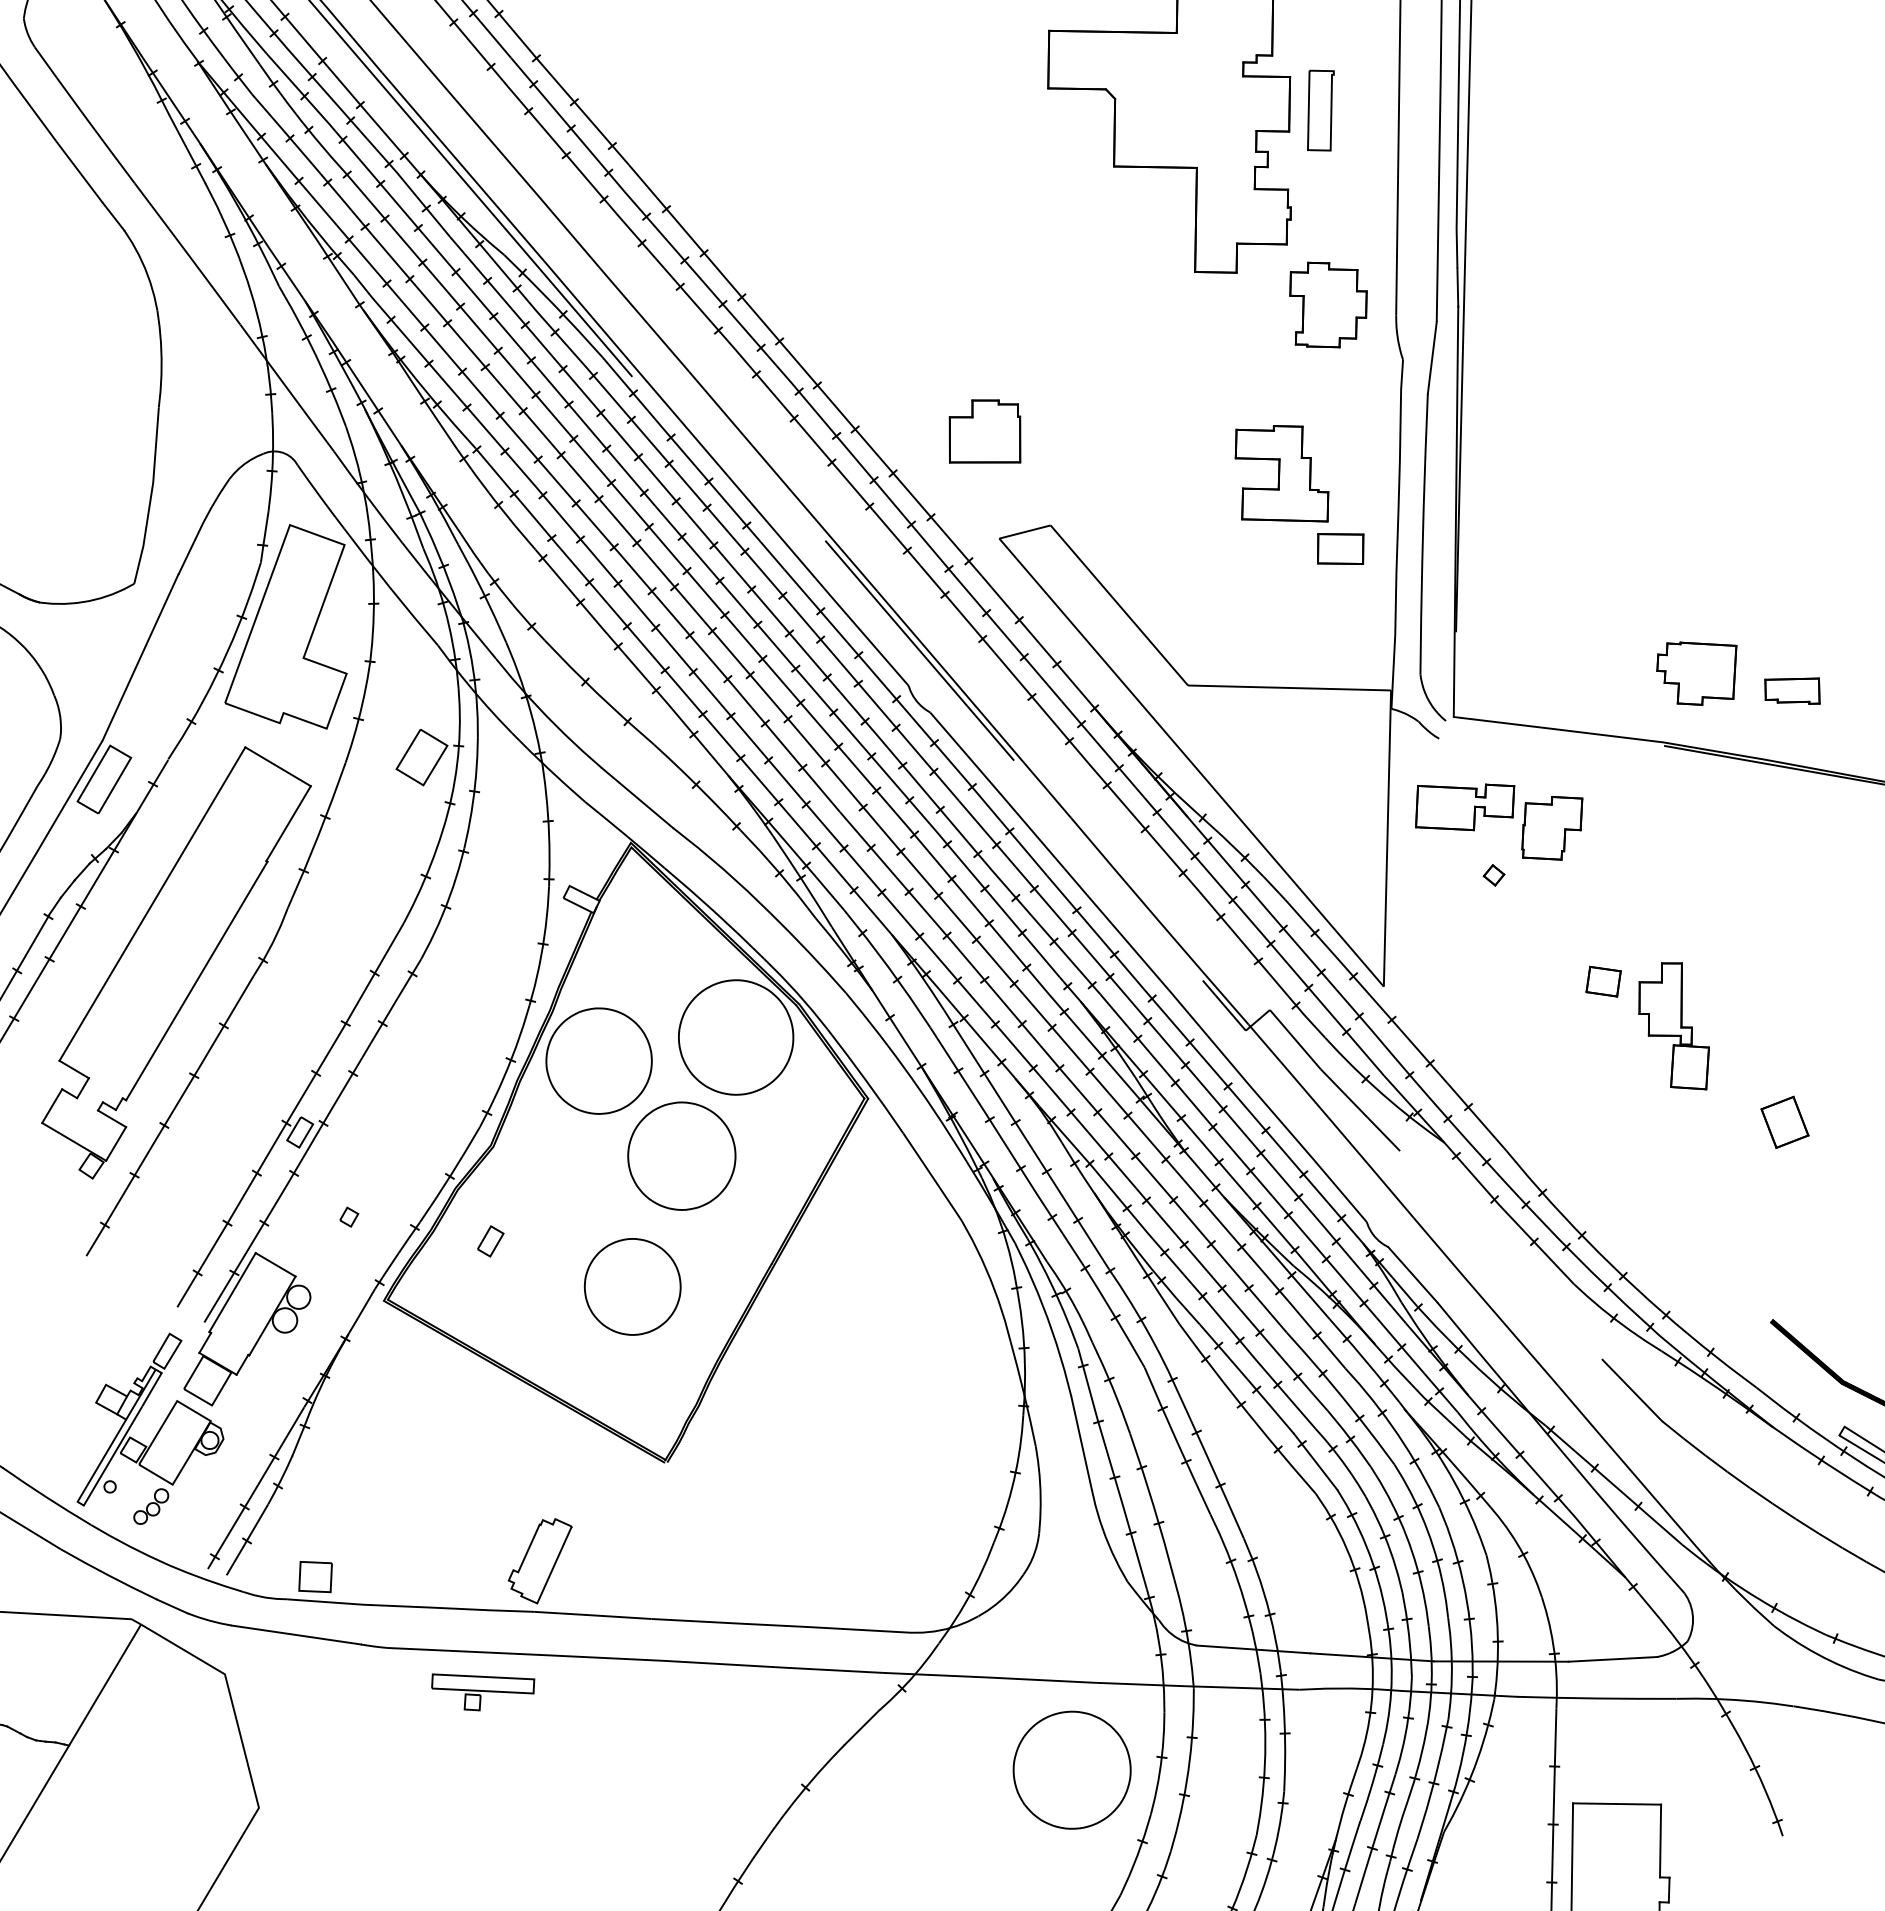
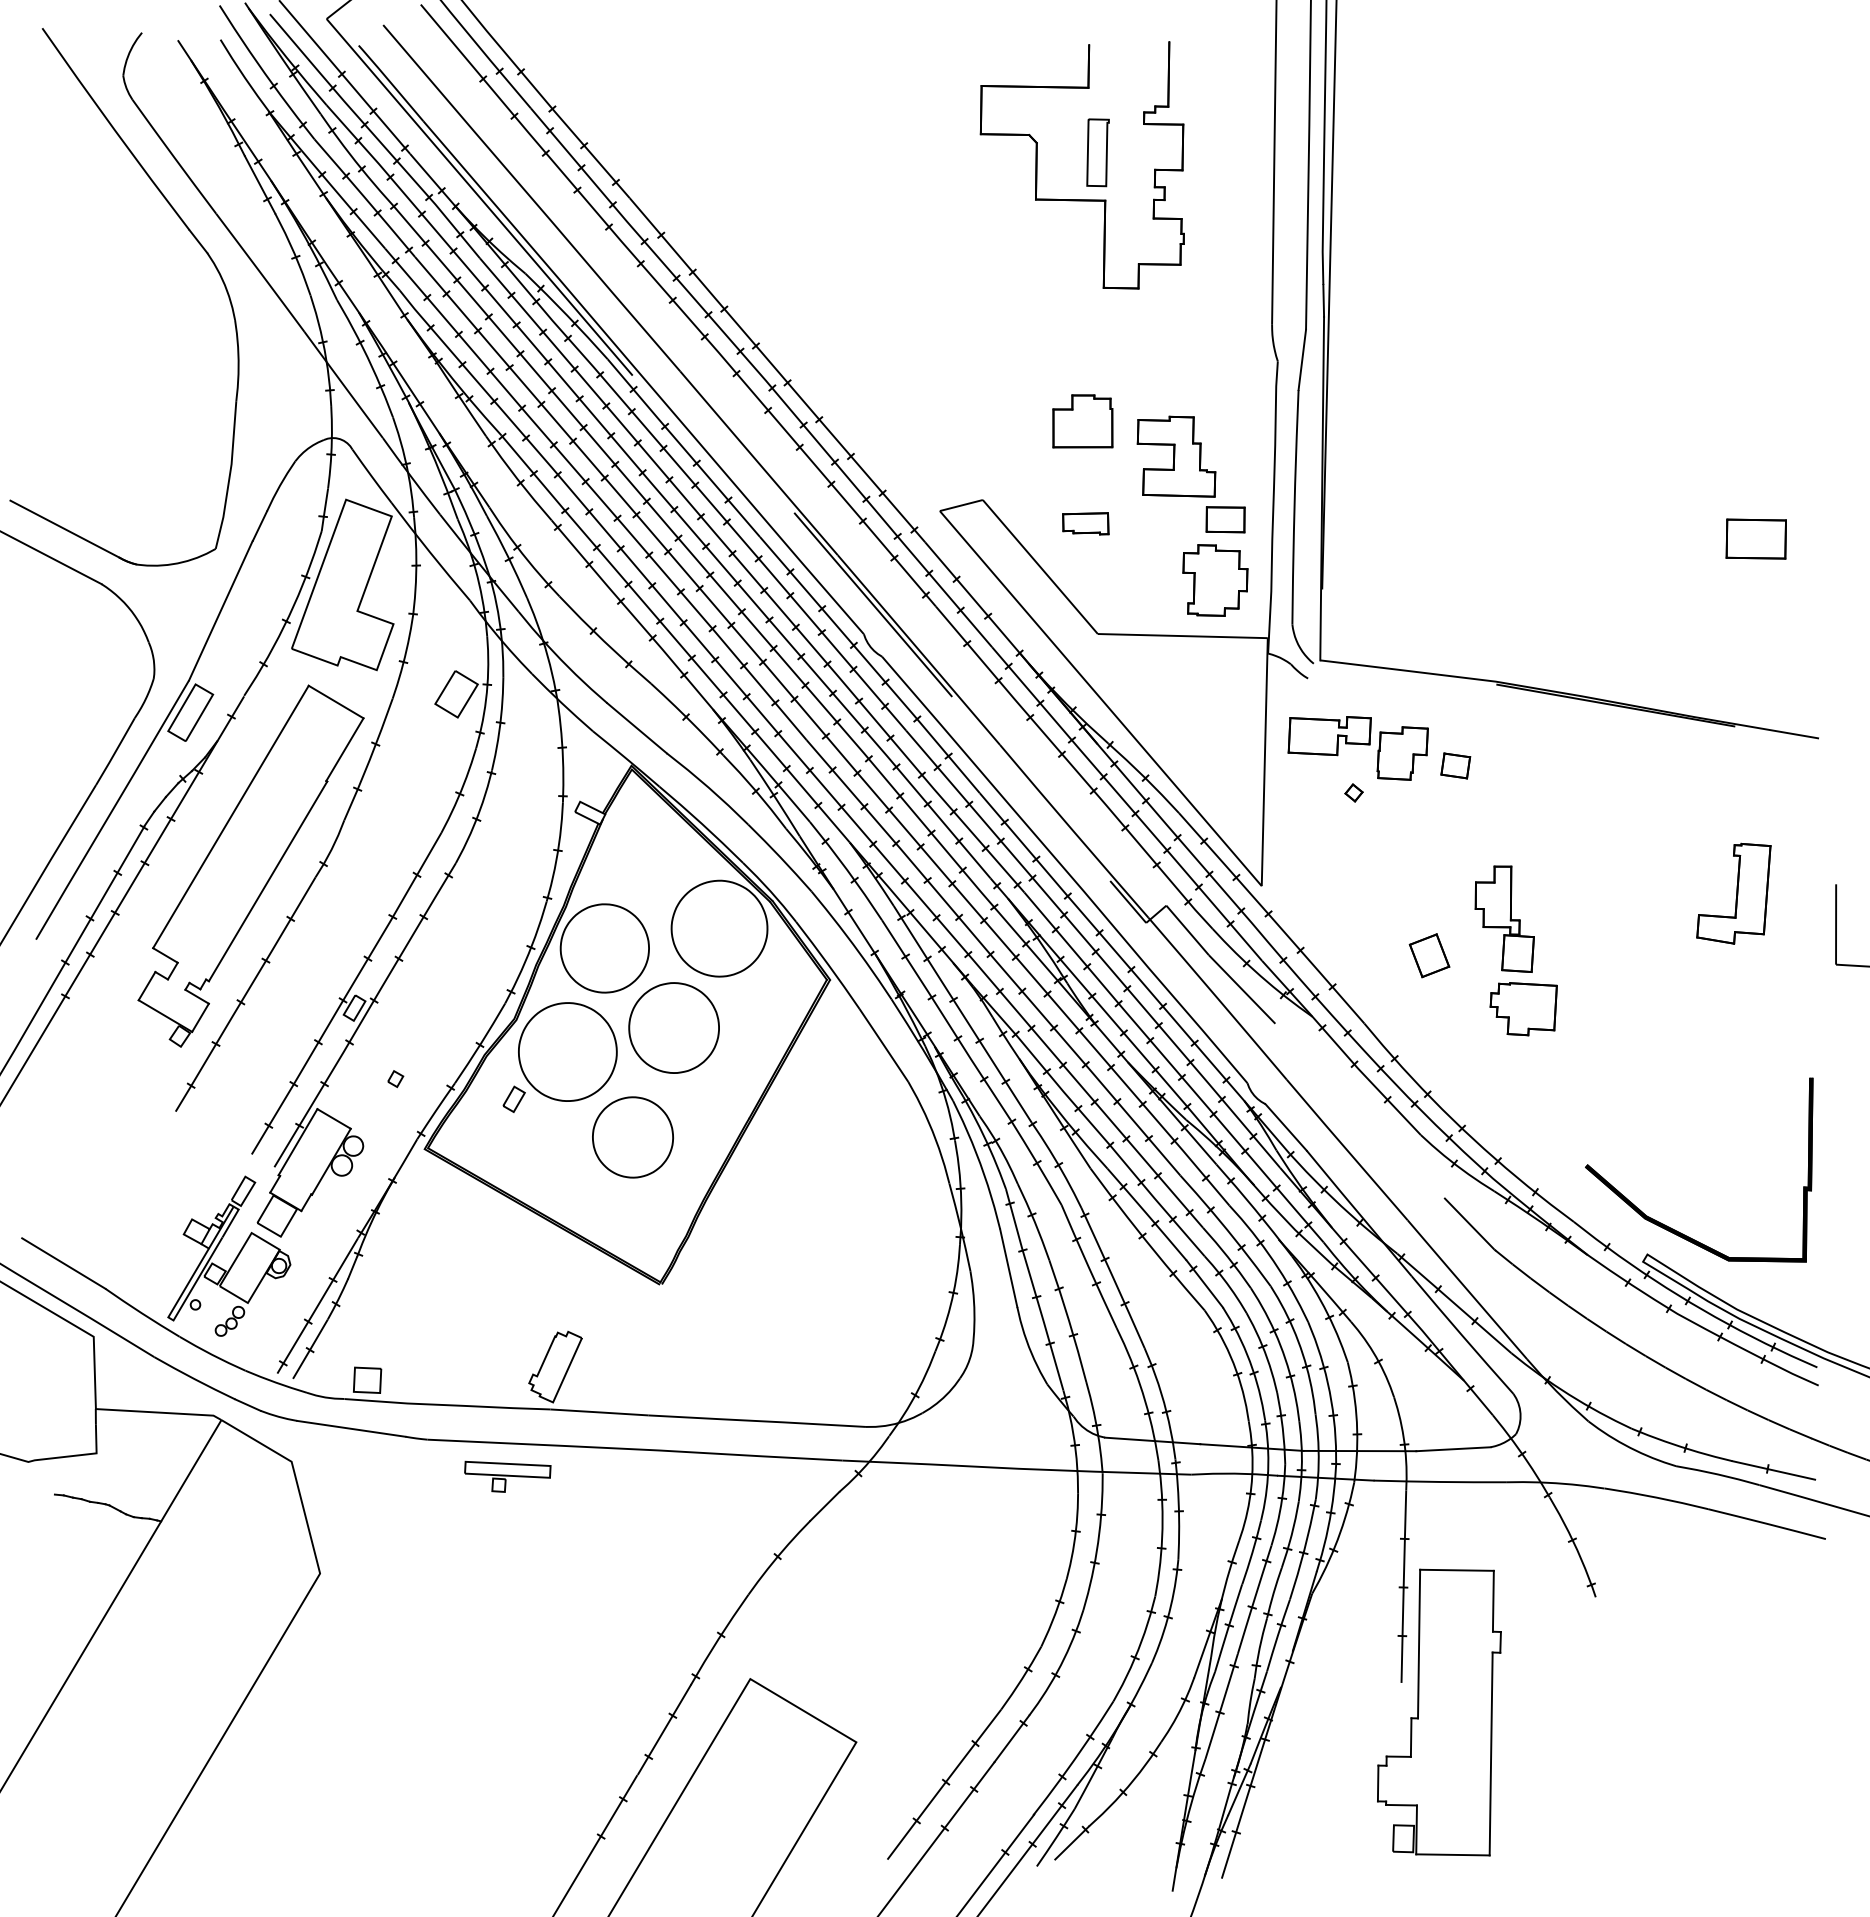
part: (1320, 110) -> (1097, 152), moved
part: (1328, 305) -> (1215, 580), moved
part: (984, 431) -> (1082, 421), moved
part: (1696, 674) -> (1523, 1009), moved
part: (1792, 690) -> (1085, 523), moved
part: (1603, 981) -> (1455, 765), moved
part: (1784, 1122) -> (1429, 955), moved
part: (1071, 1769) -> (567, 1051), moved

